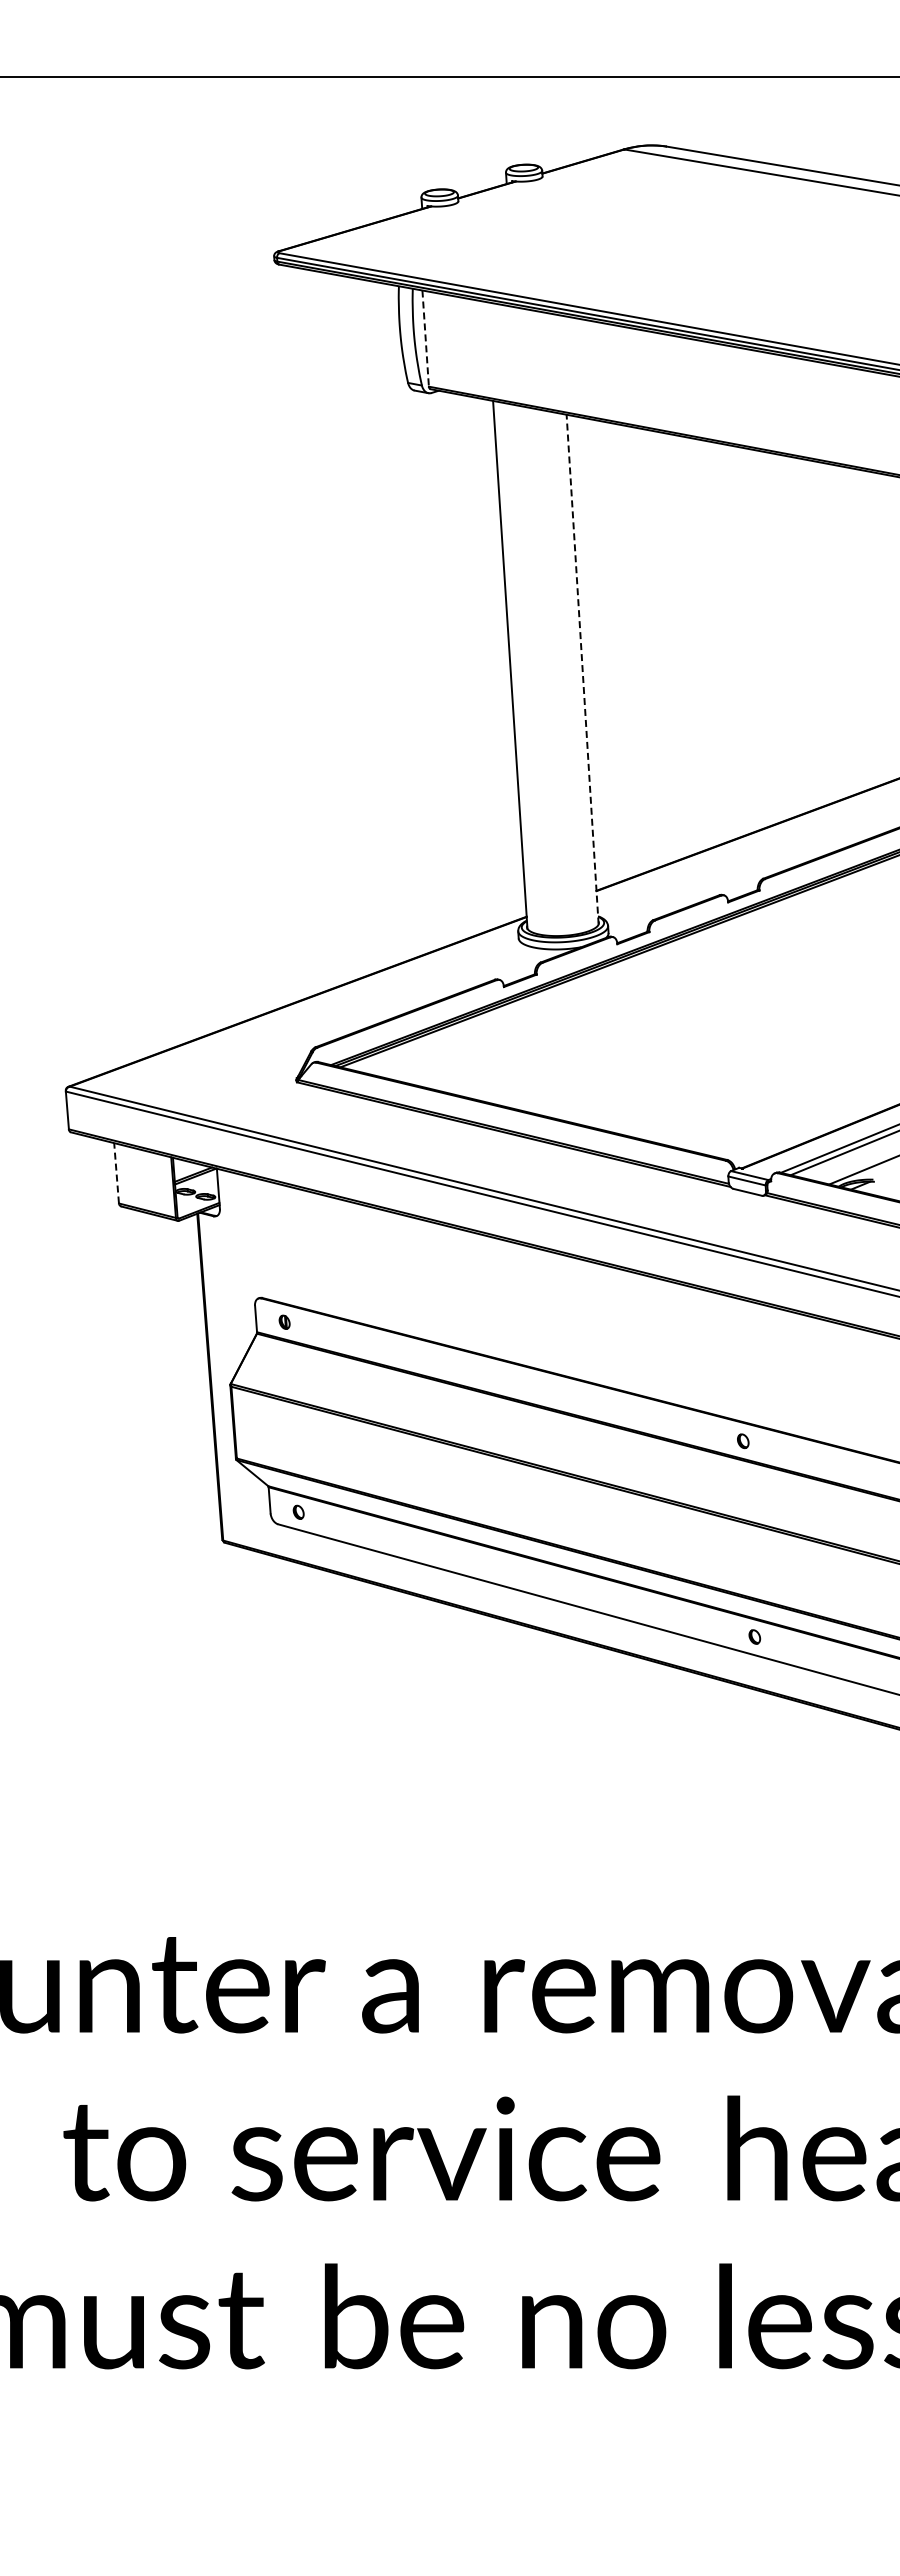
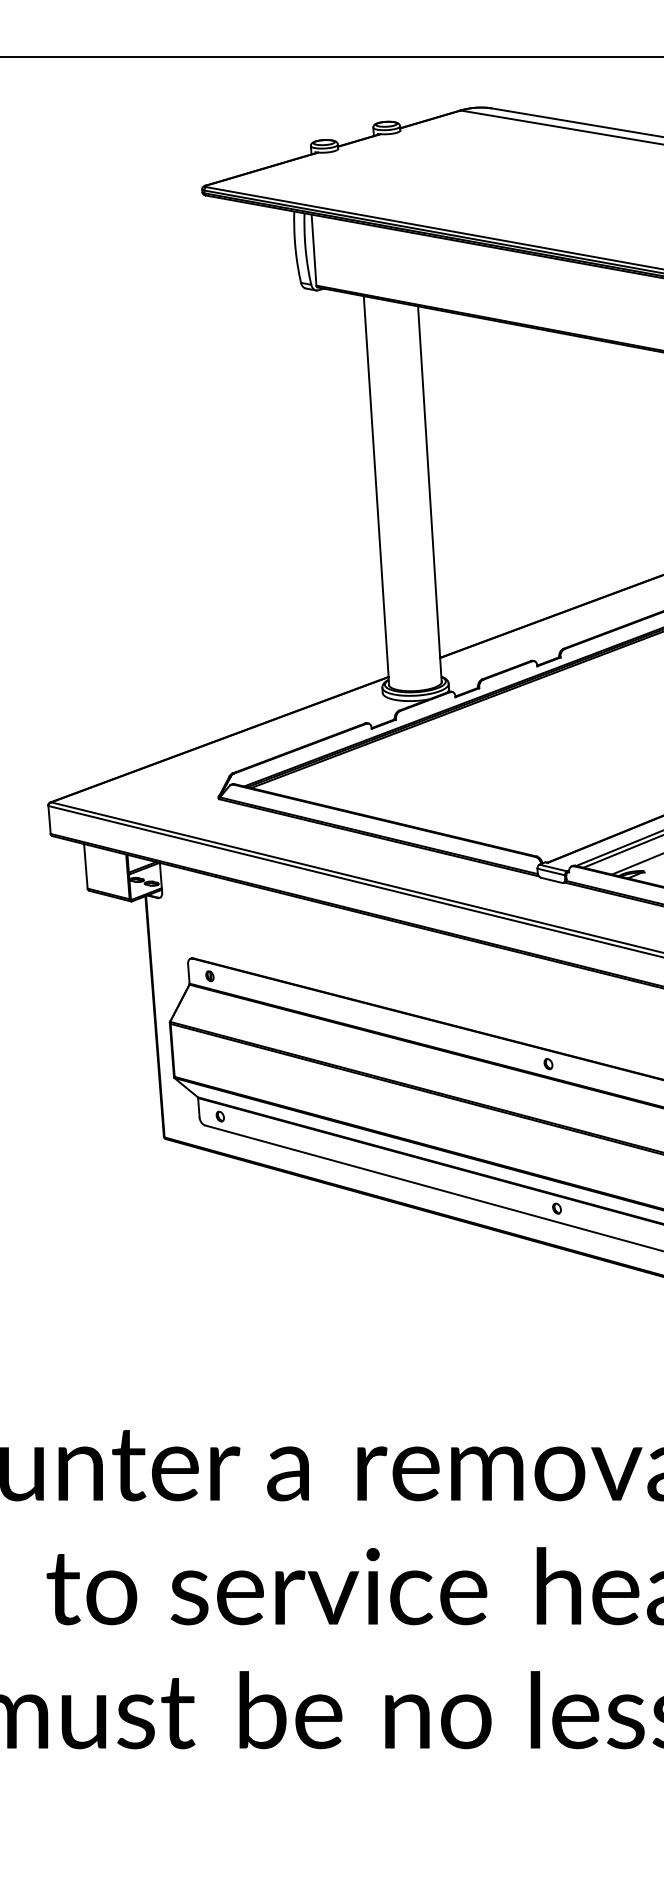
line: (425, 339) -> (313, 250), dashed -> solid
line: (582, 669) -> (429, 494), dashed -> solid
line: (116, 1172) -> (85, 865), dashed -> solid

